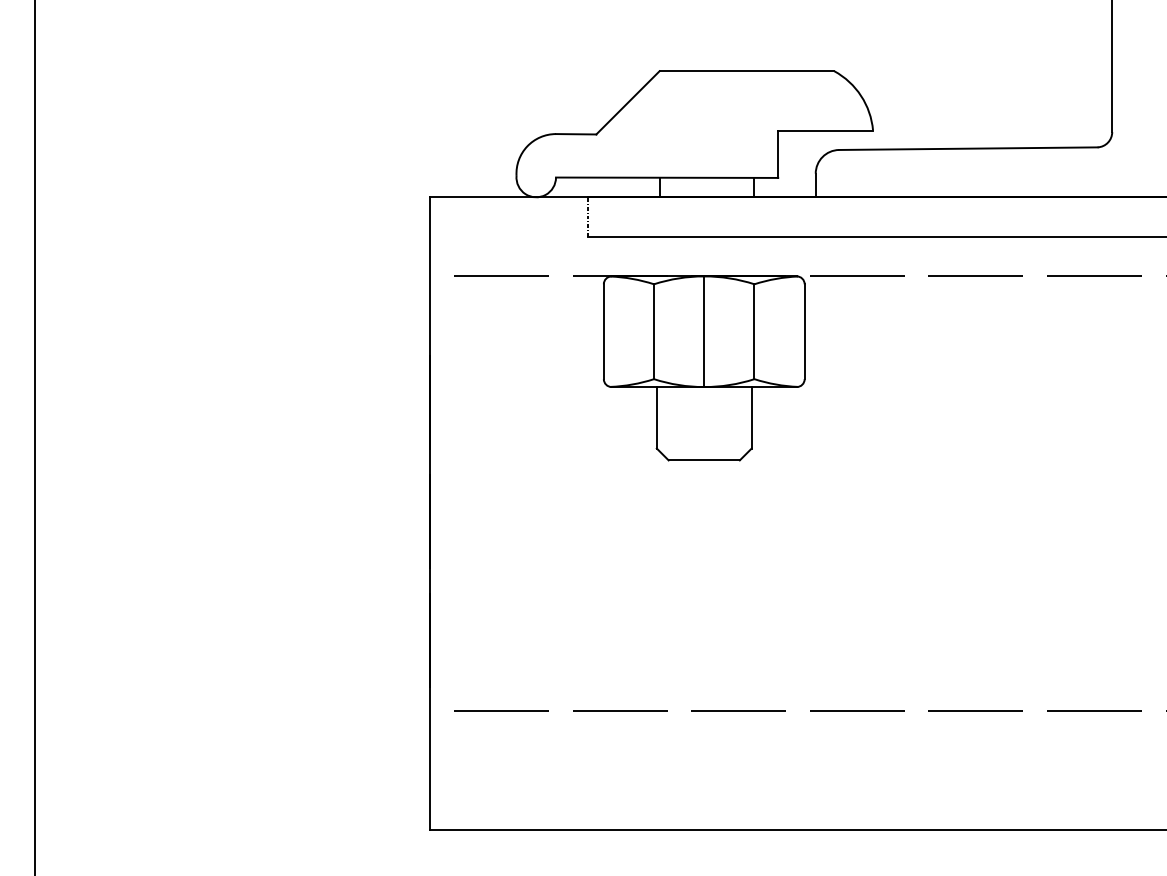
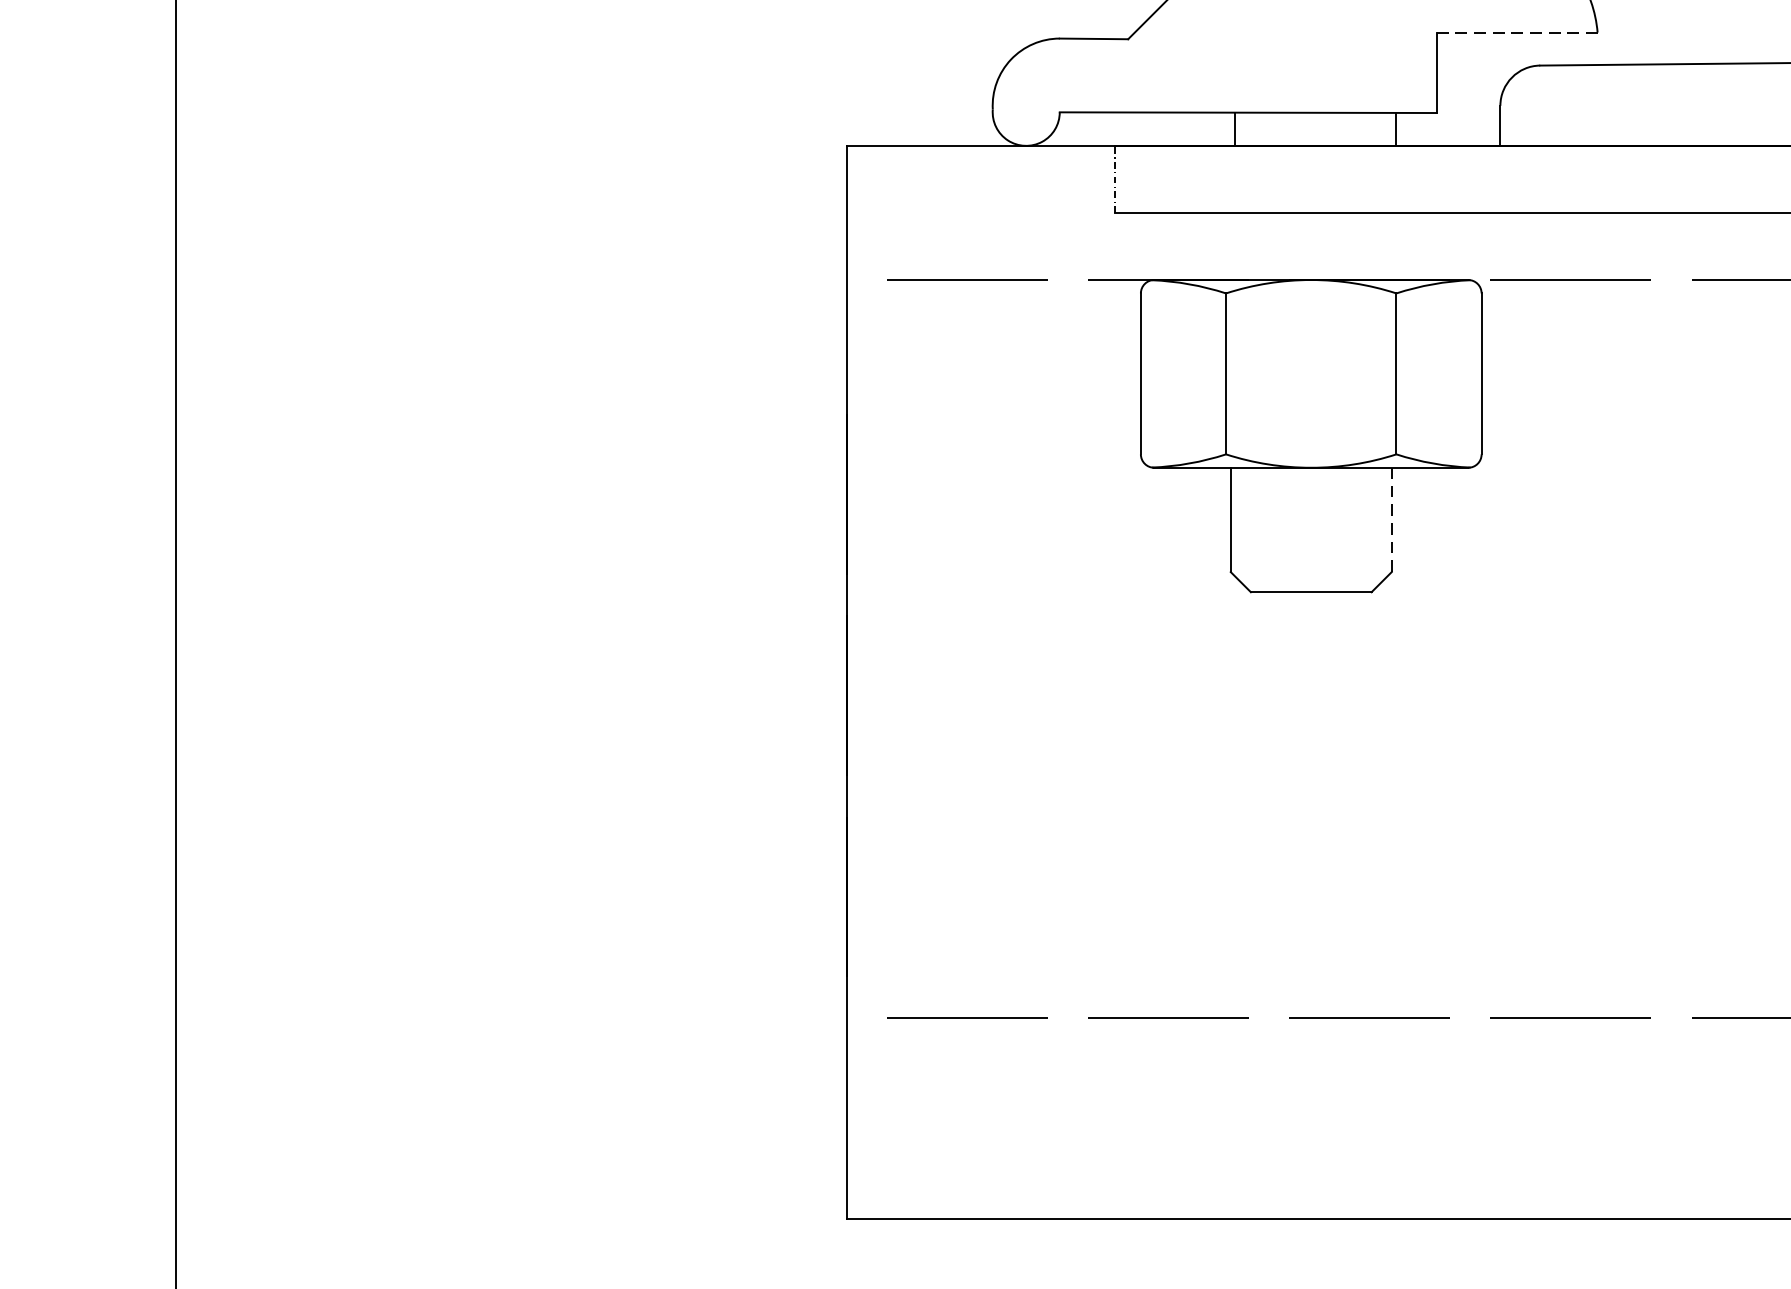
line: (826, 130) -> (1518, 32), solid -> dashed
line: (704, 331) -> (1311, 373), removed
line: (751, 417) -> (1391, 519), solid -> dashed

